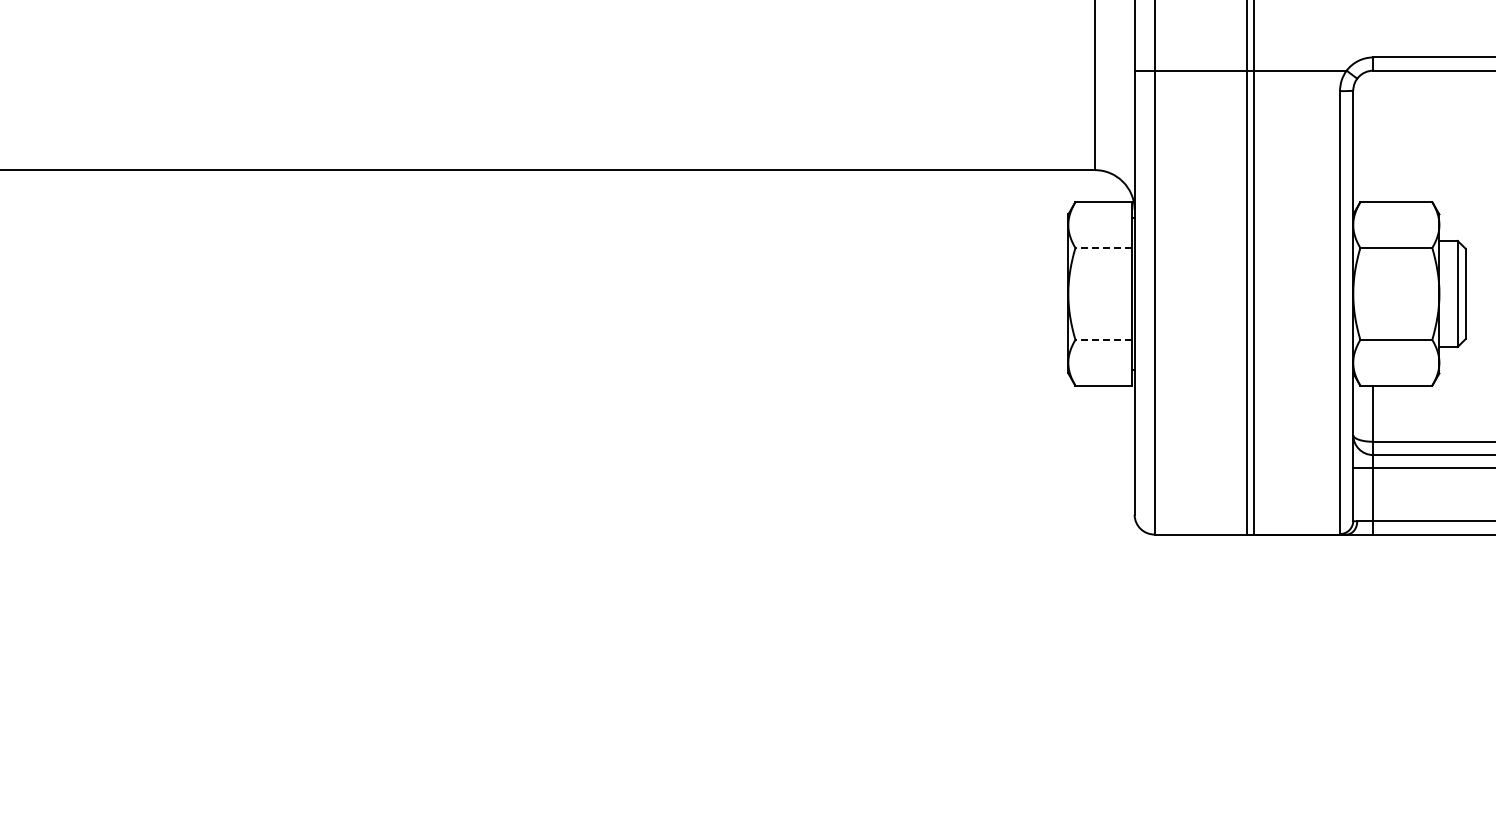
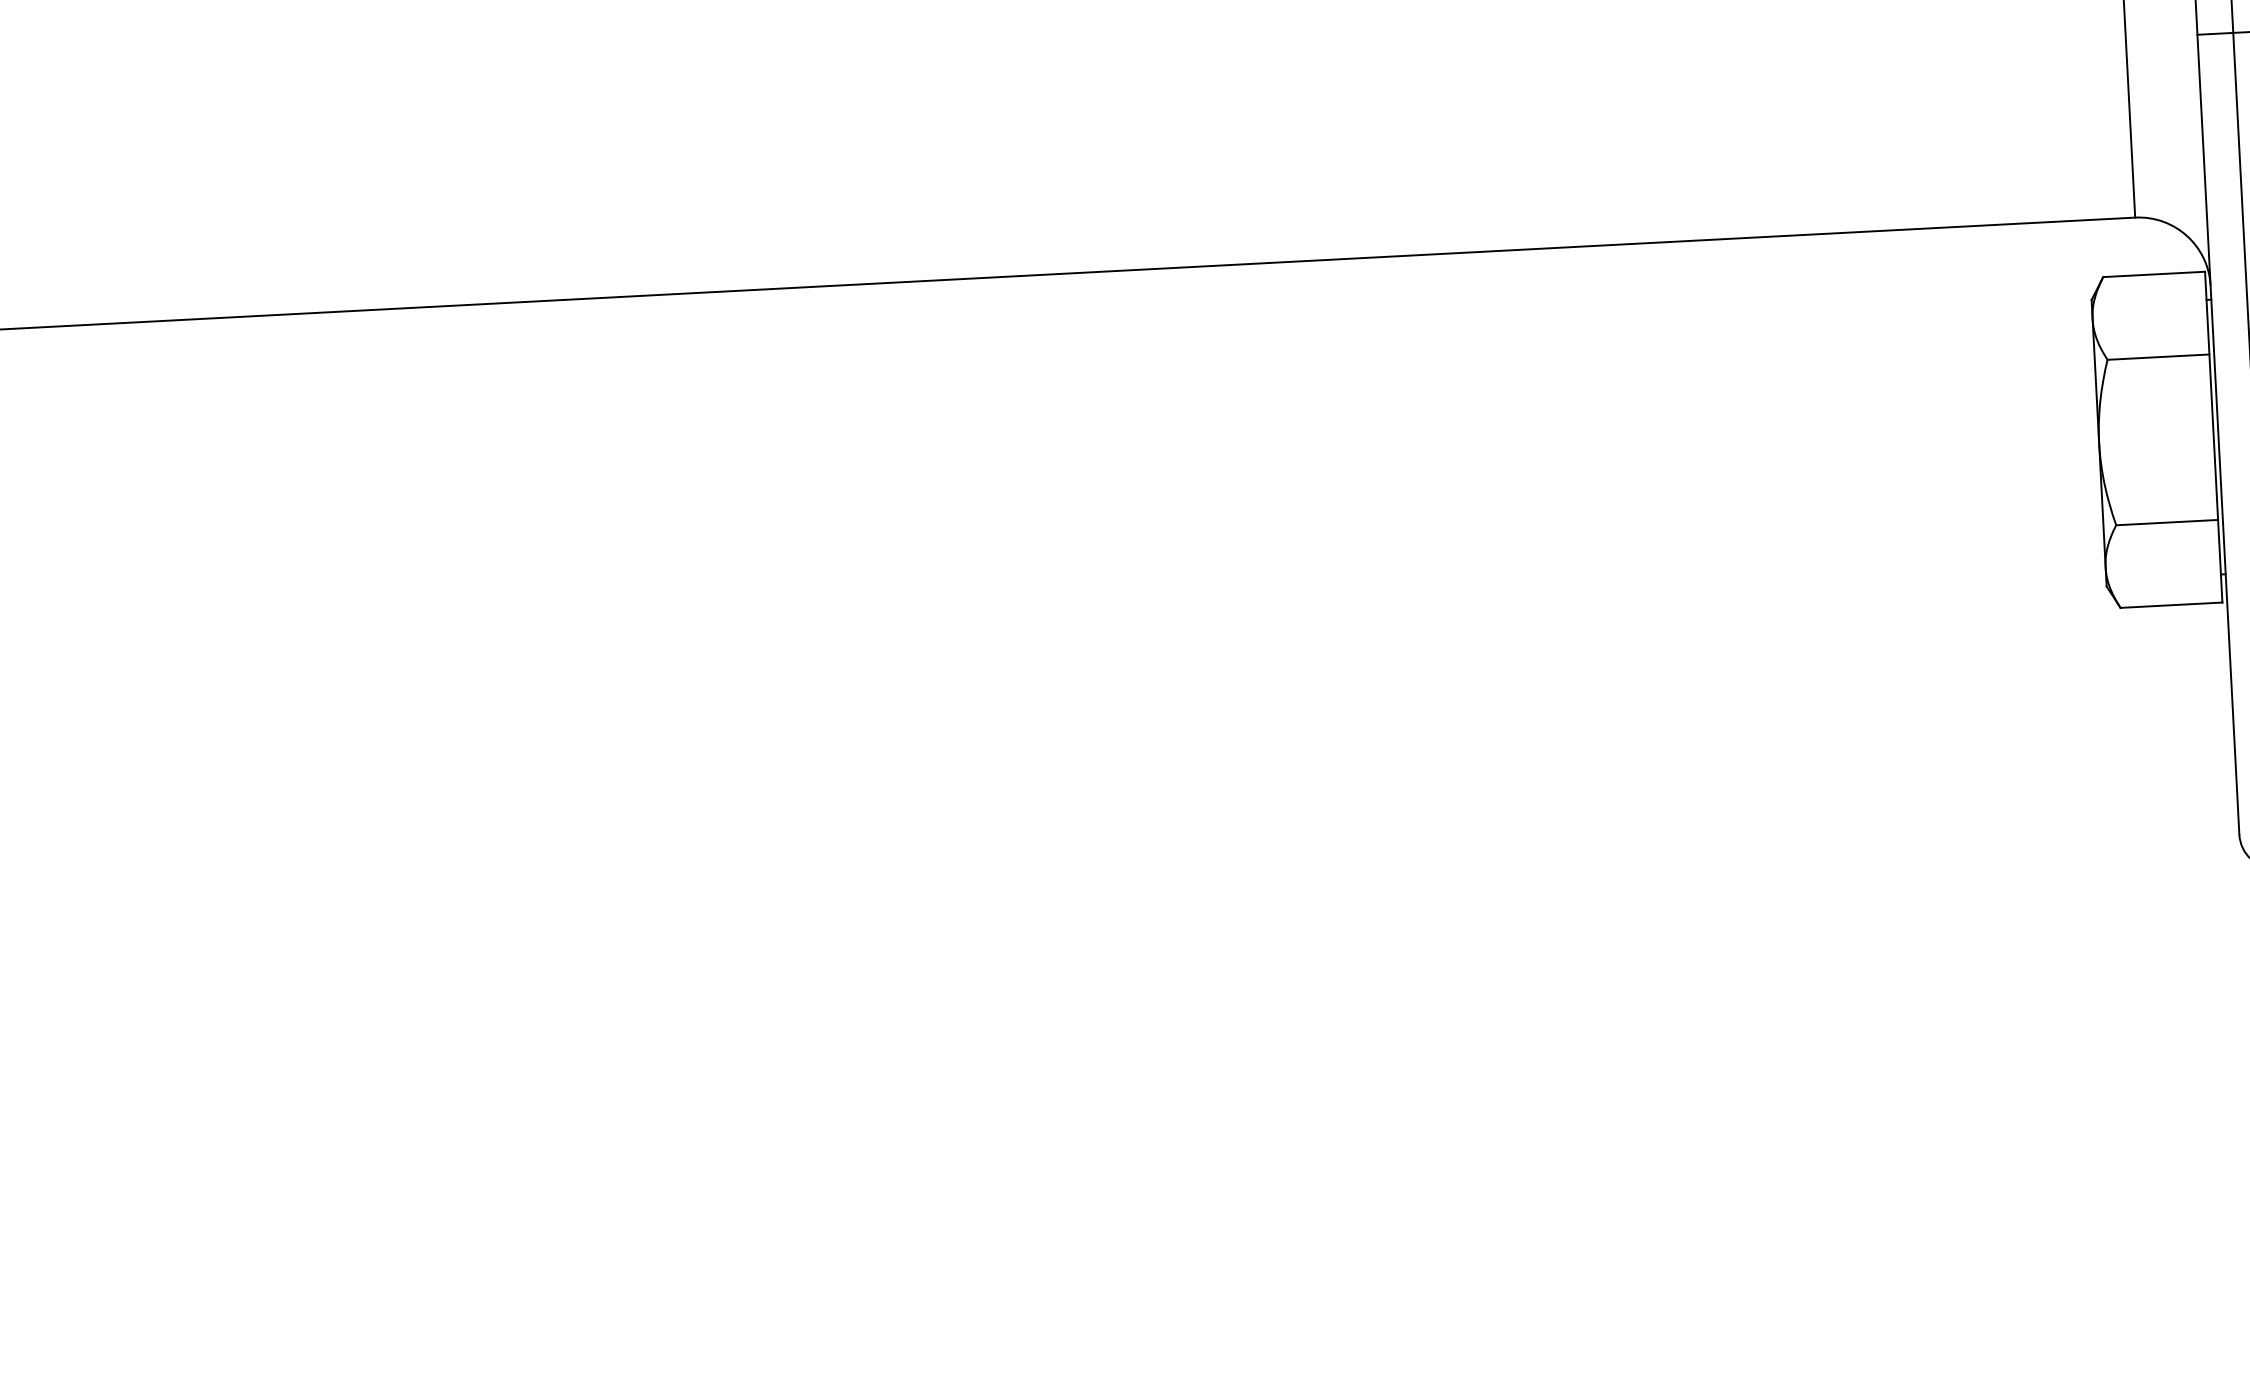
line: (1103, 248) -> (2158, 358), dashed -> solid
line: (1103, 339) -> (2166, 521), dashed -> solid

